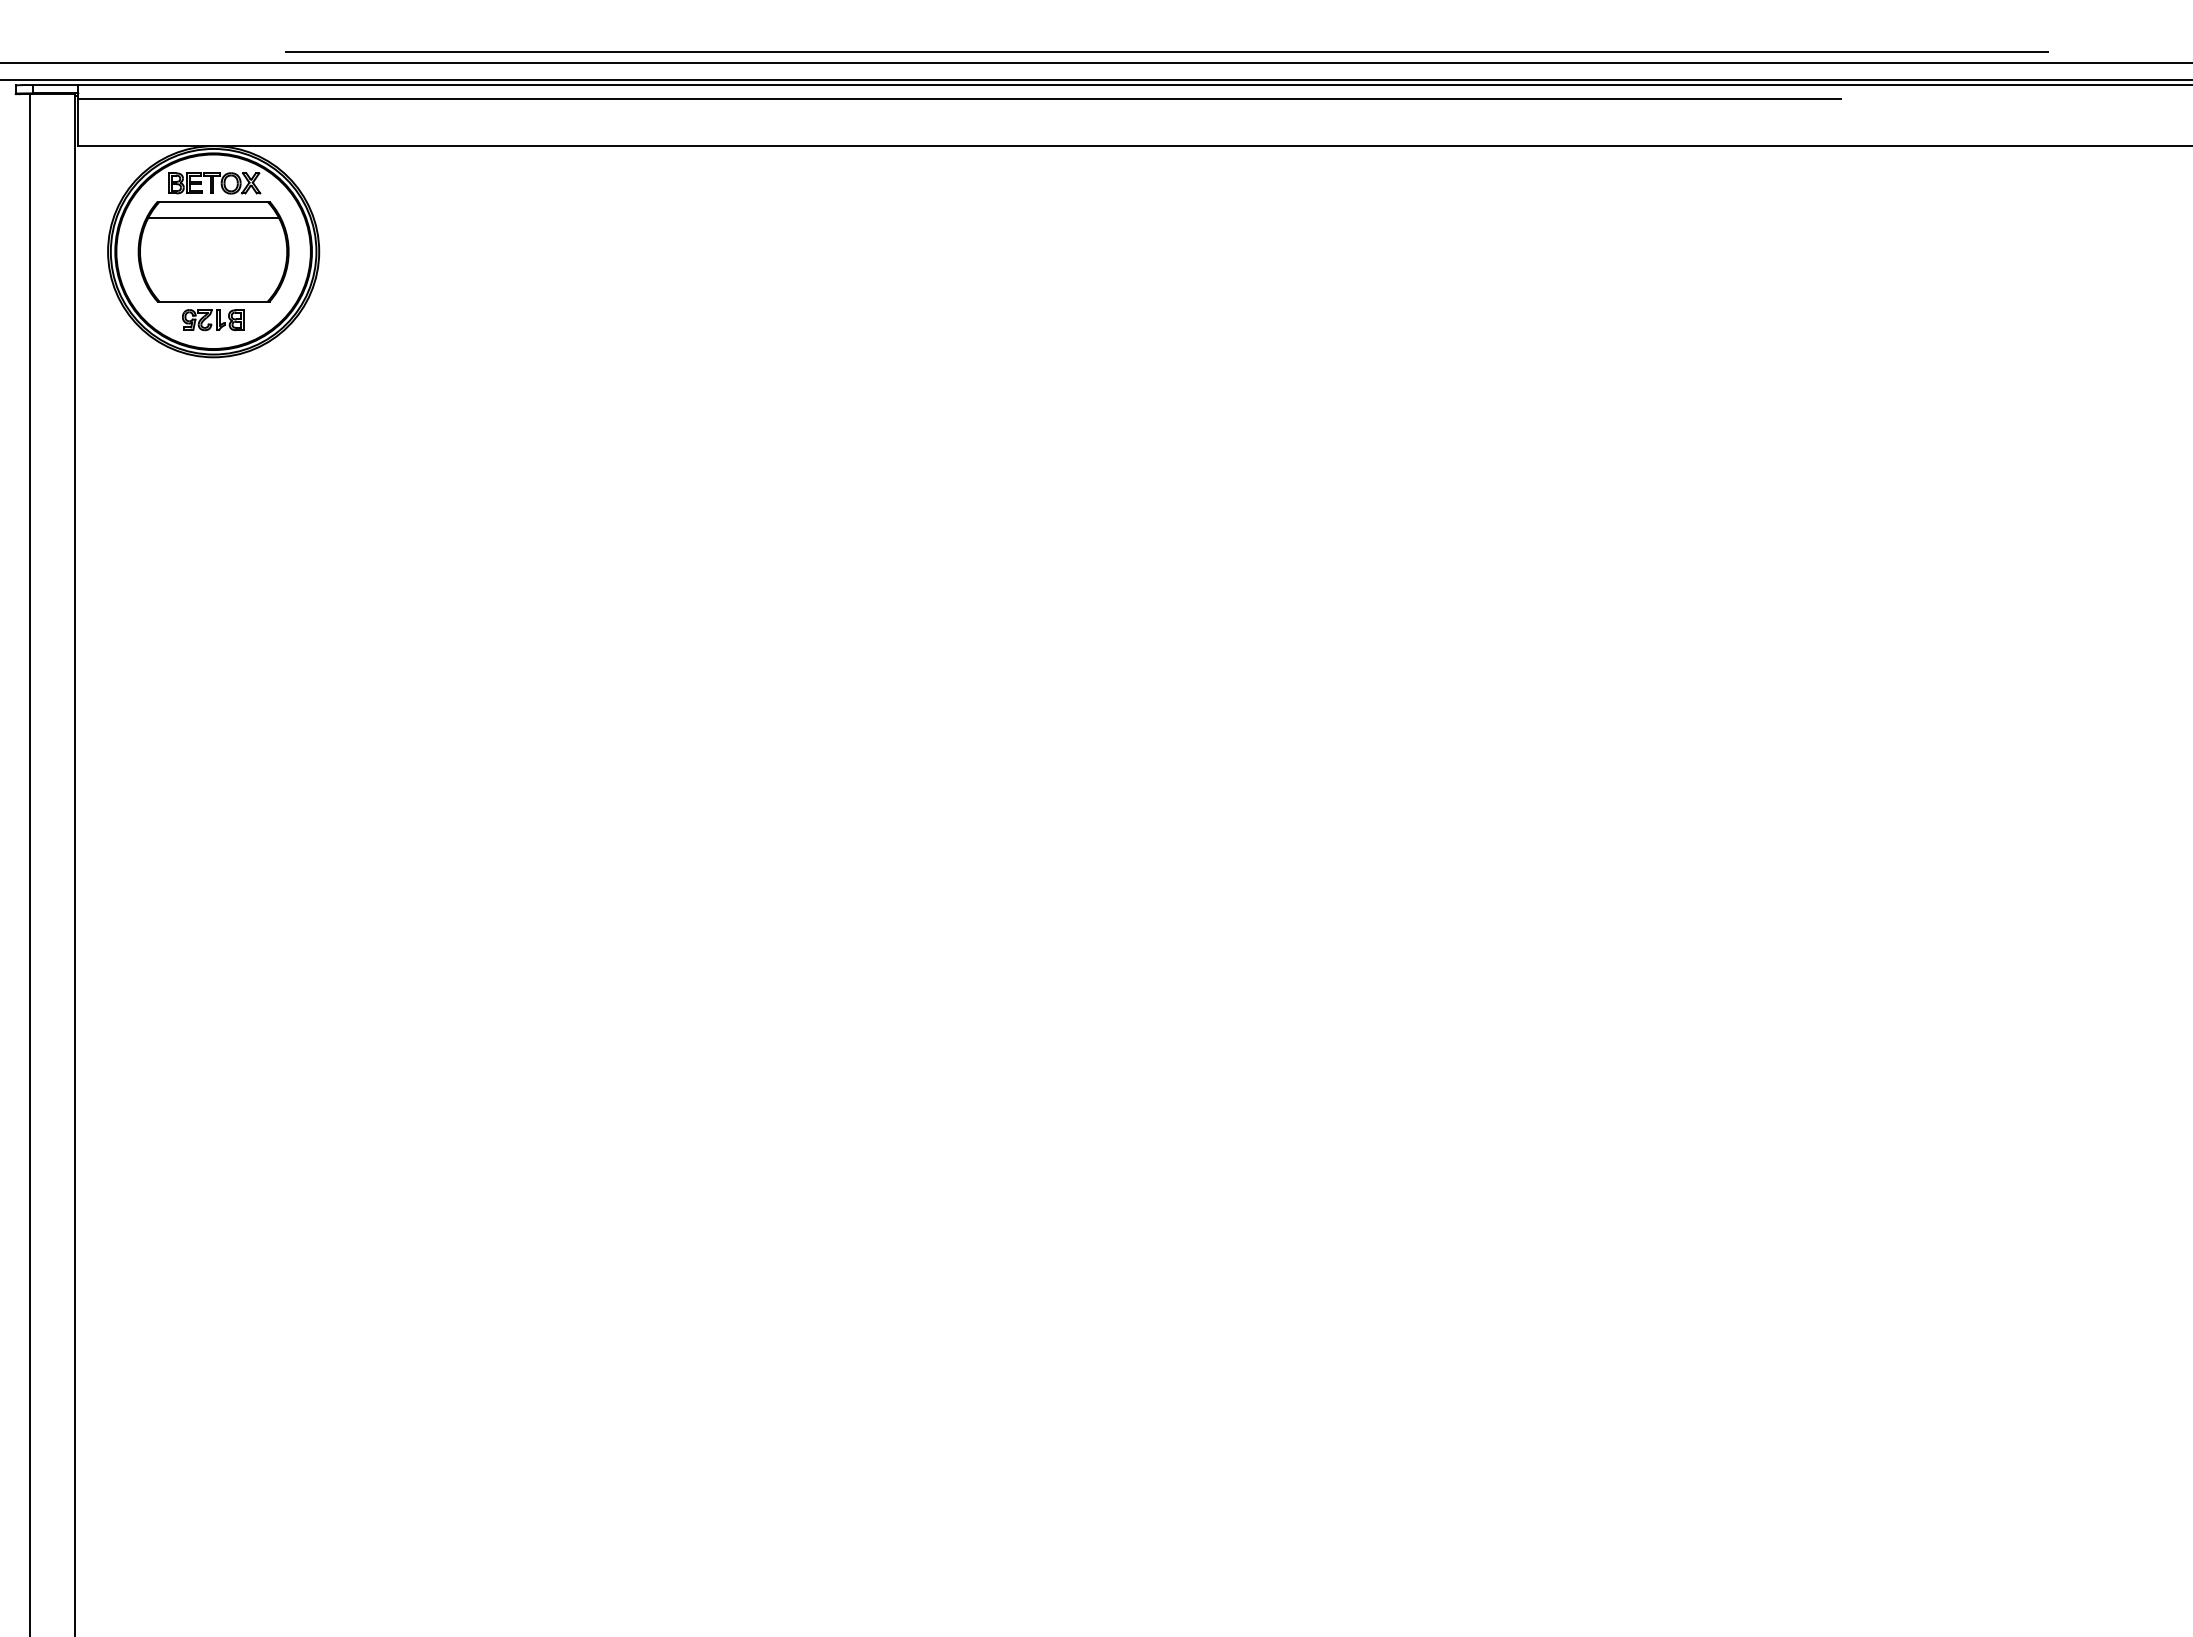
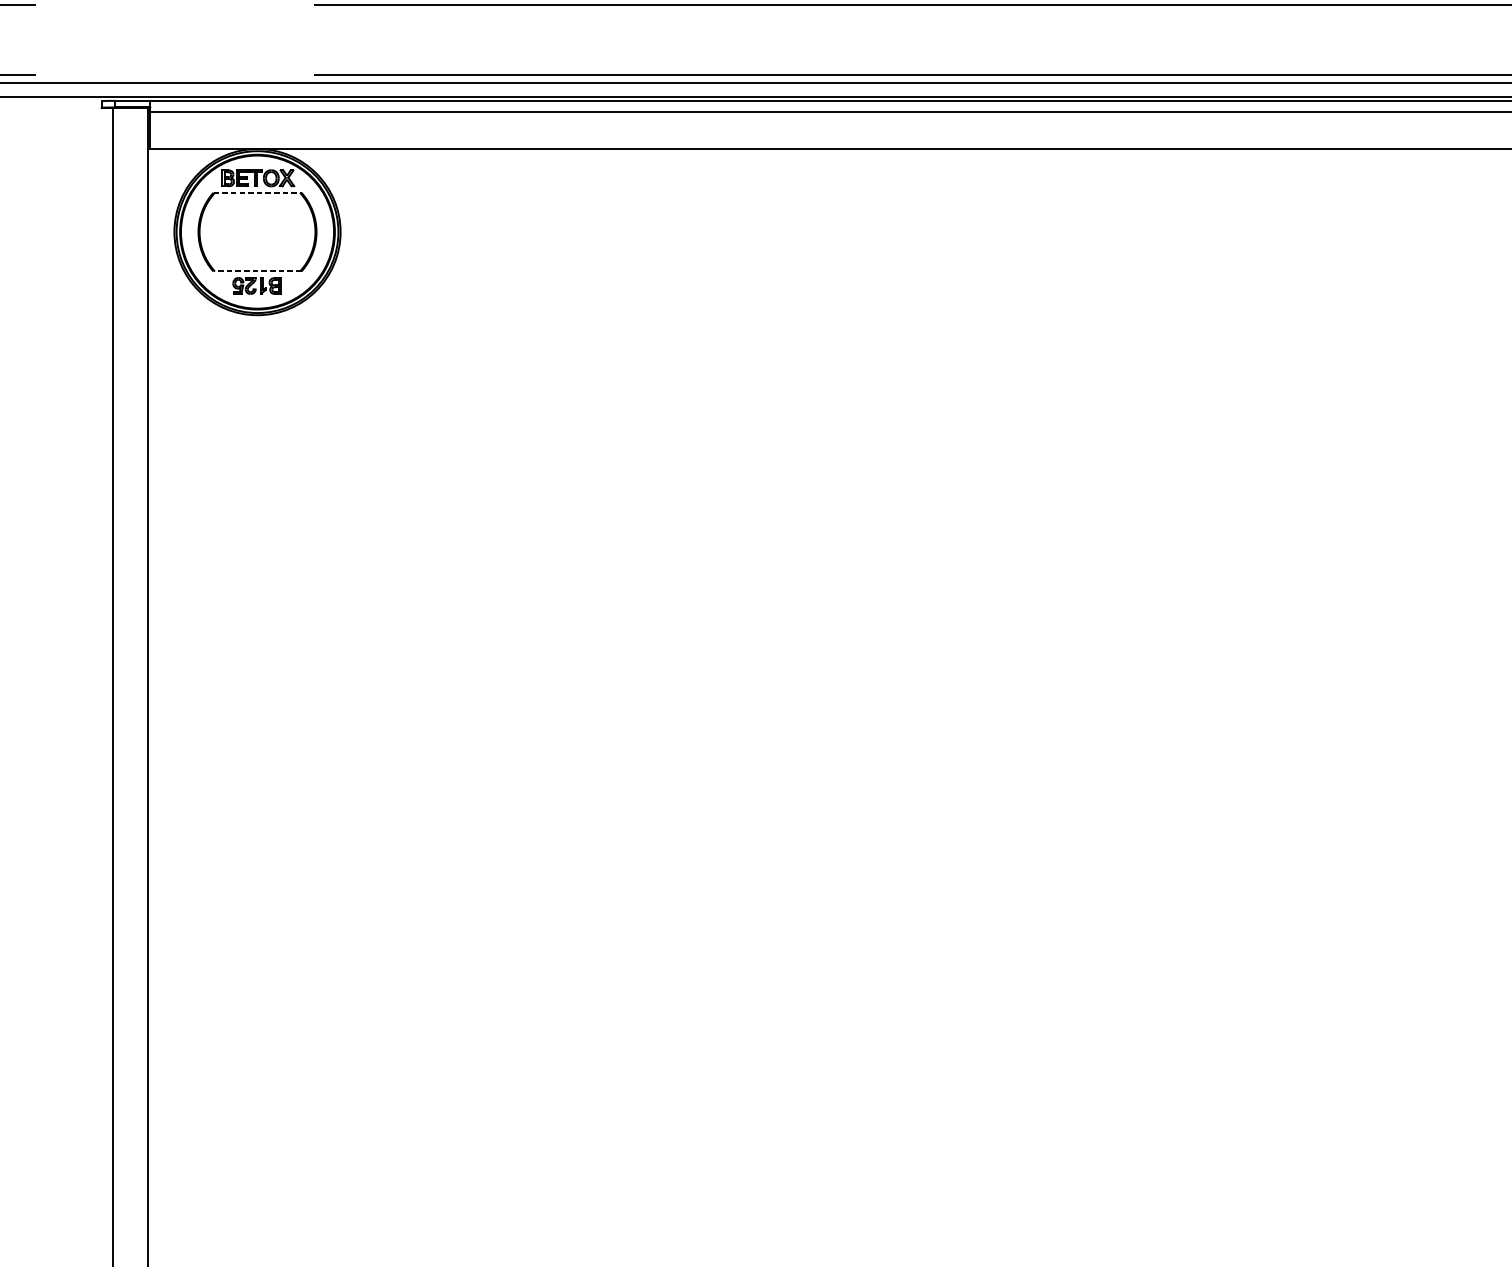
line: (213, 201) -> (257, 192), solid -> dashed
line: (213, 218) -> (257, 205), removed
line: (213, 301) -> (257, 271), solid -> dashed

